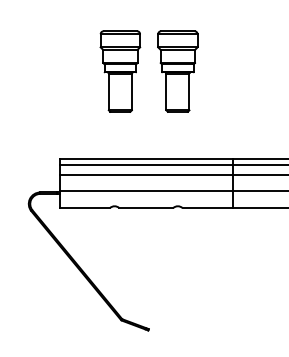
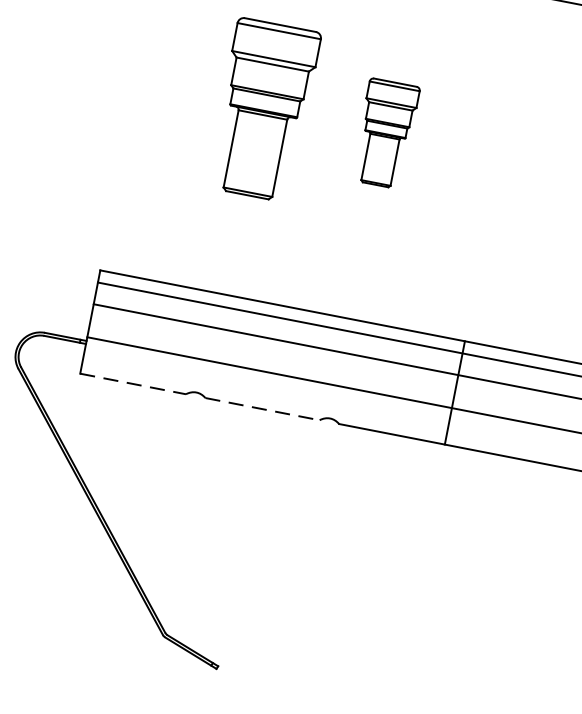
part: (177, 71) -> (384, 133), size x0.6
line: (85, 207) -> (134, 383), solid -> dashed
line: (146, 207) -> (263, 408), solid -> dashed

